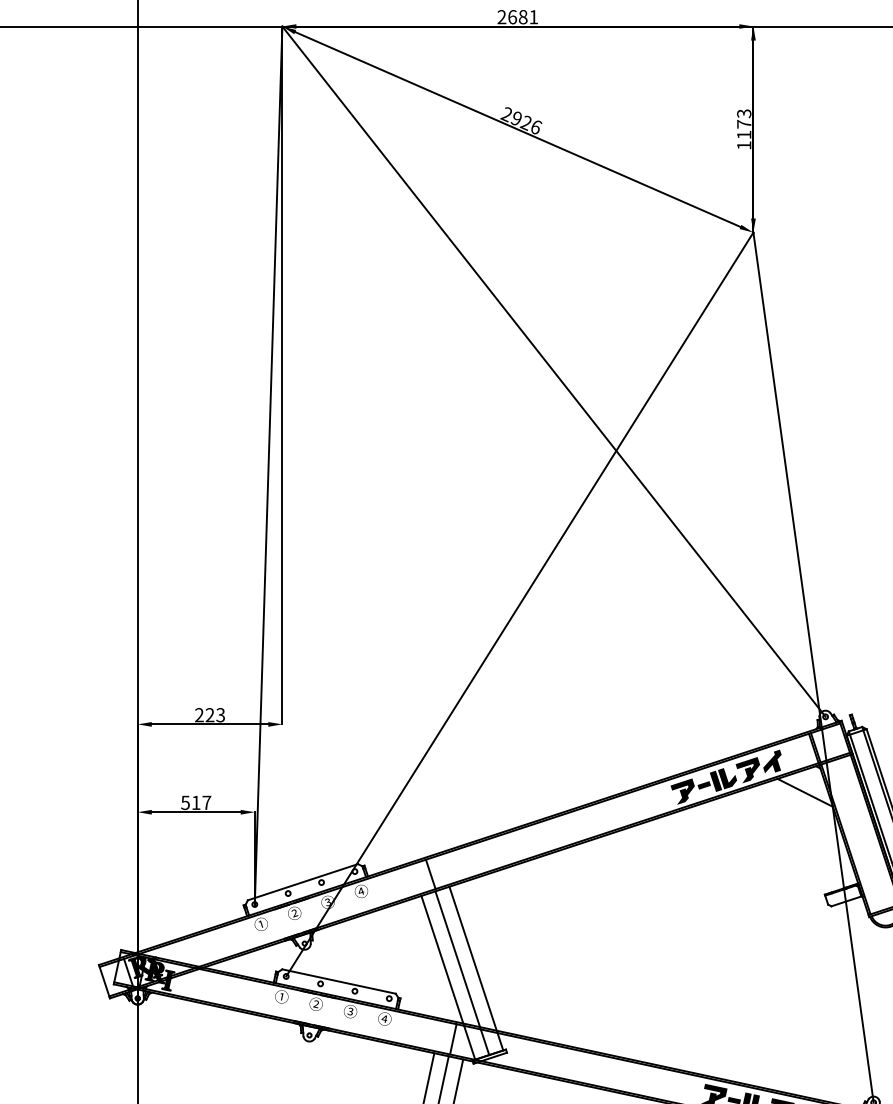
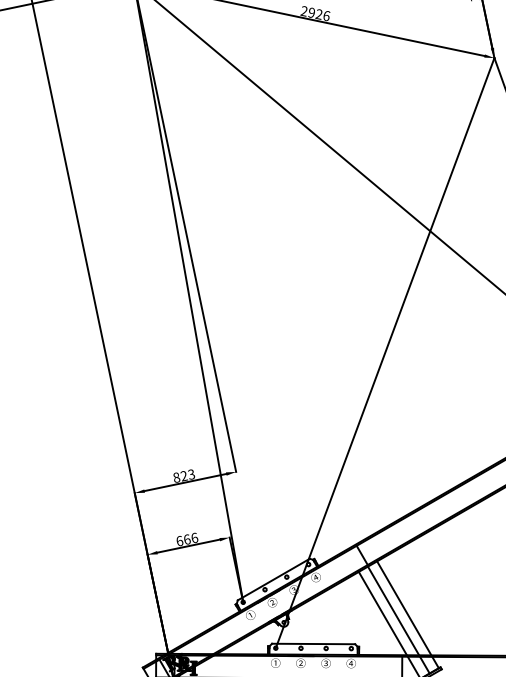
text: (199, 715) -> (176, 477), 223 -> 823
text: (196, 802) -> (187, 539), 517 -> 666

